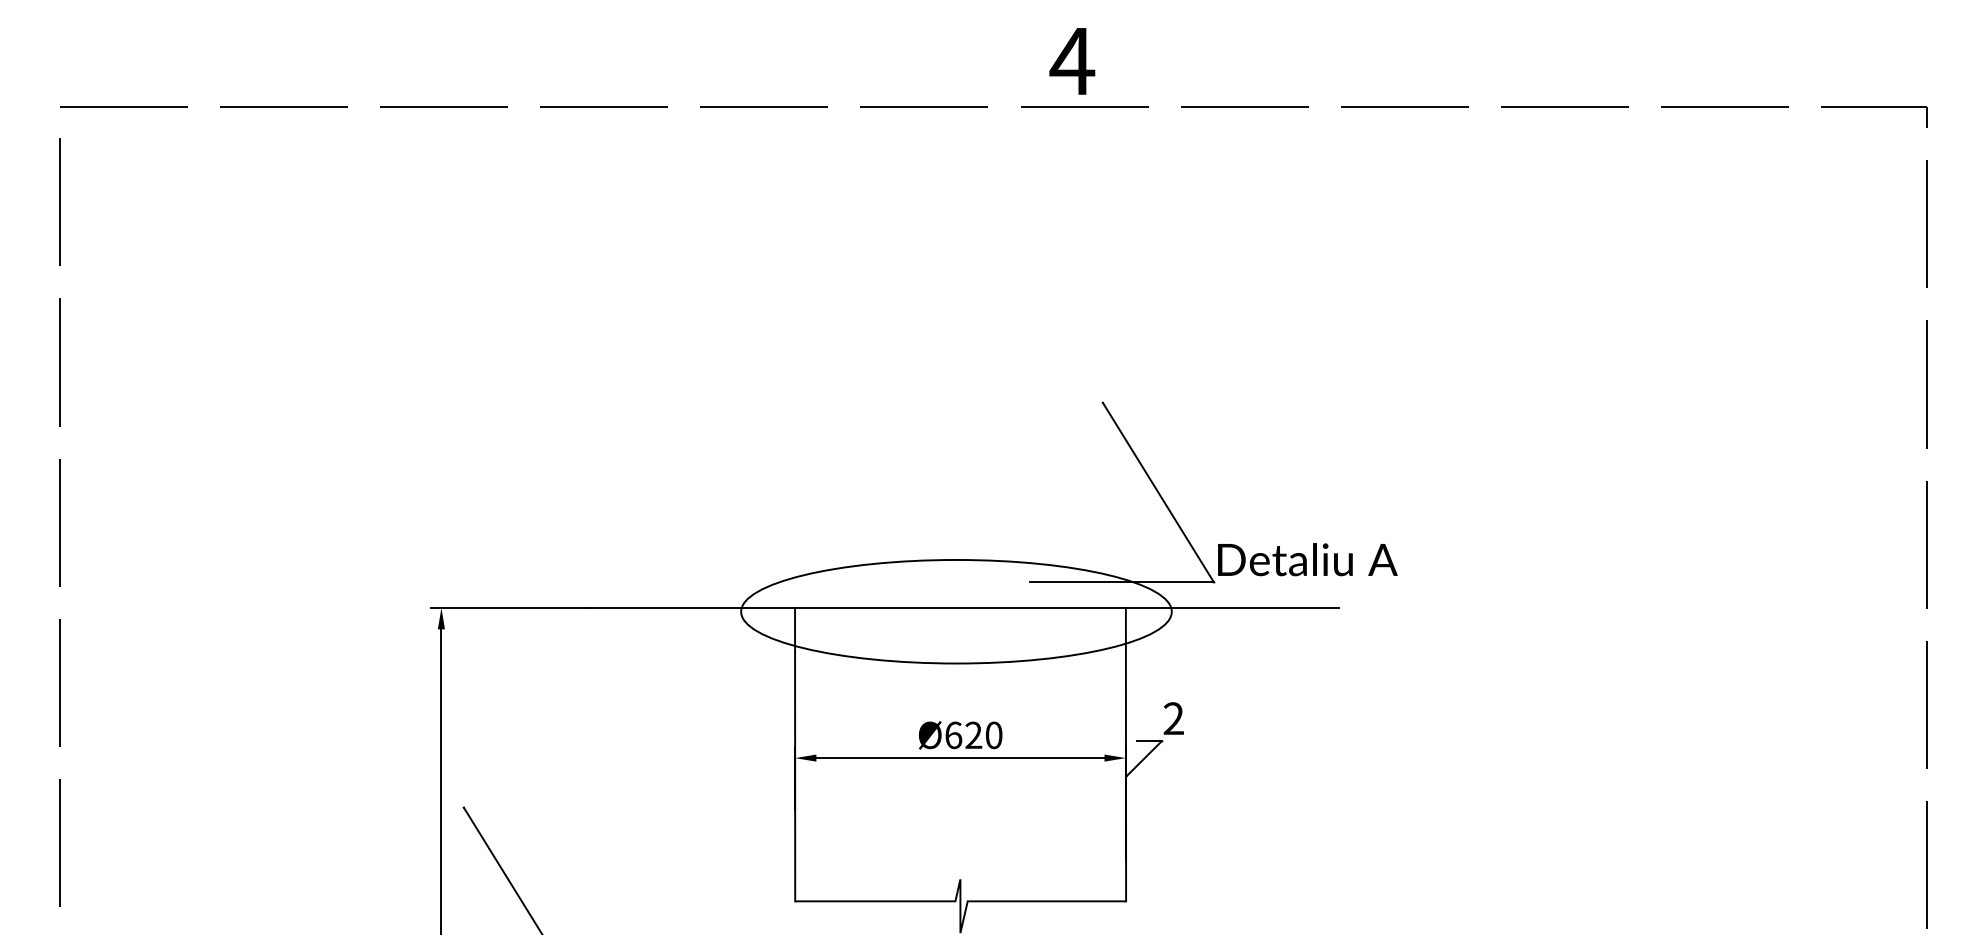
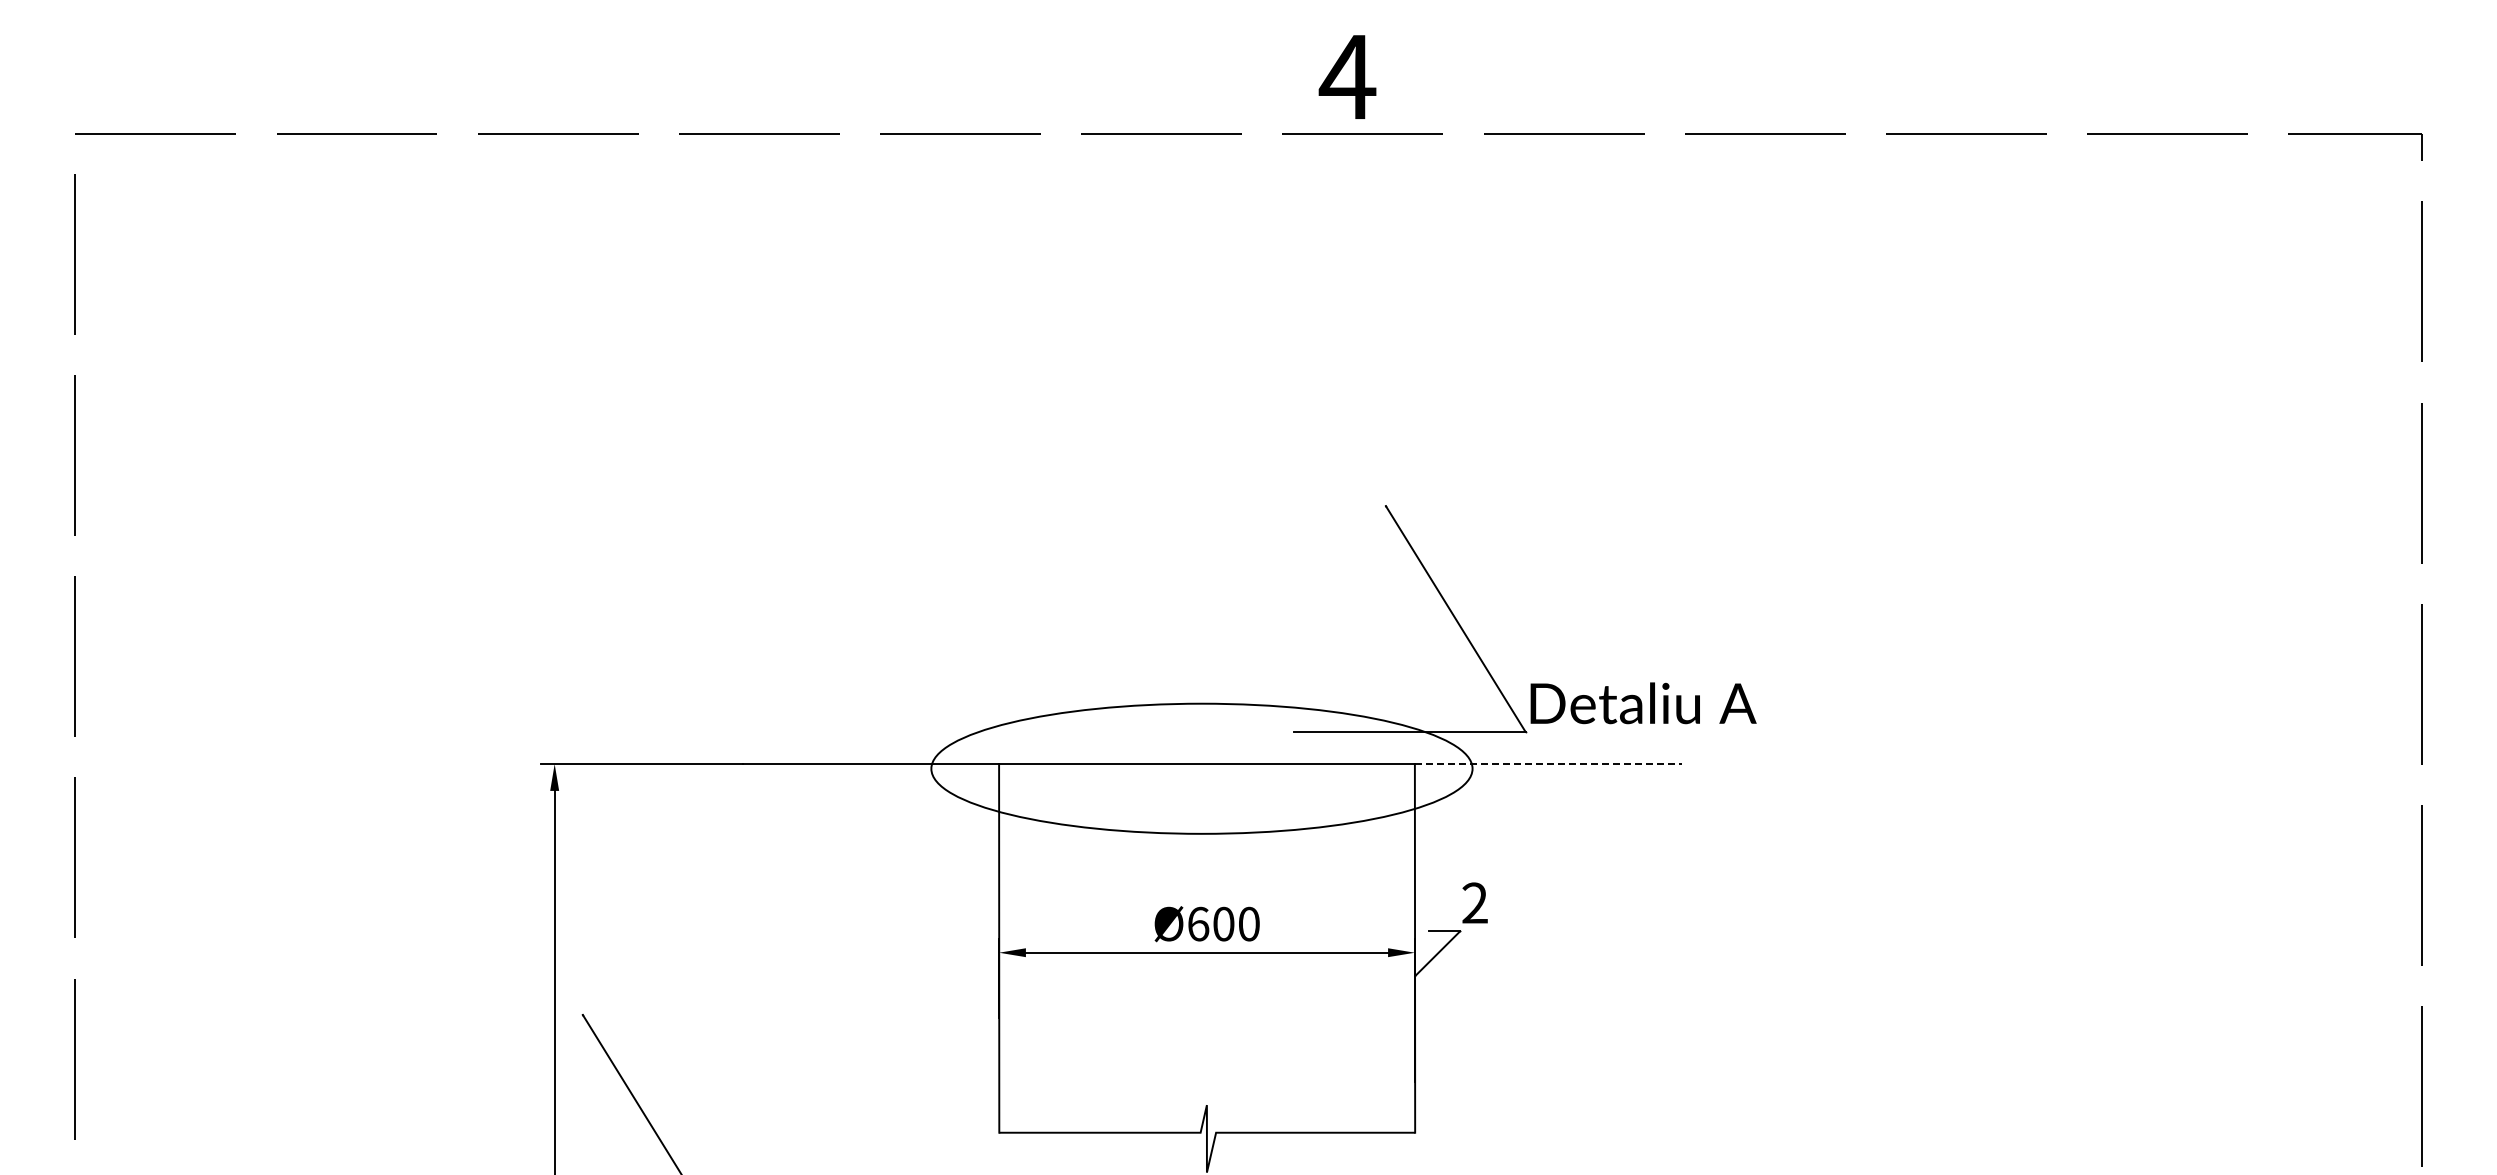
line: (1232, 608) -> (1548, 764), solid -> dashed
text: (973, 734) -> (1223, 923), Ø620 -> Ø600

